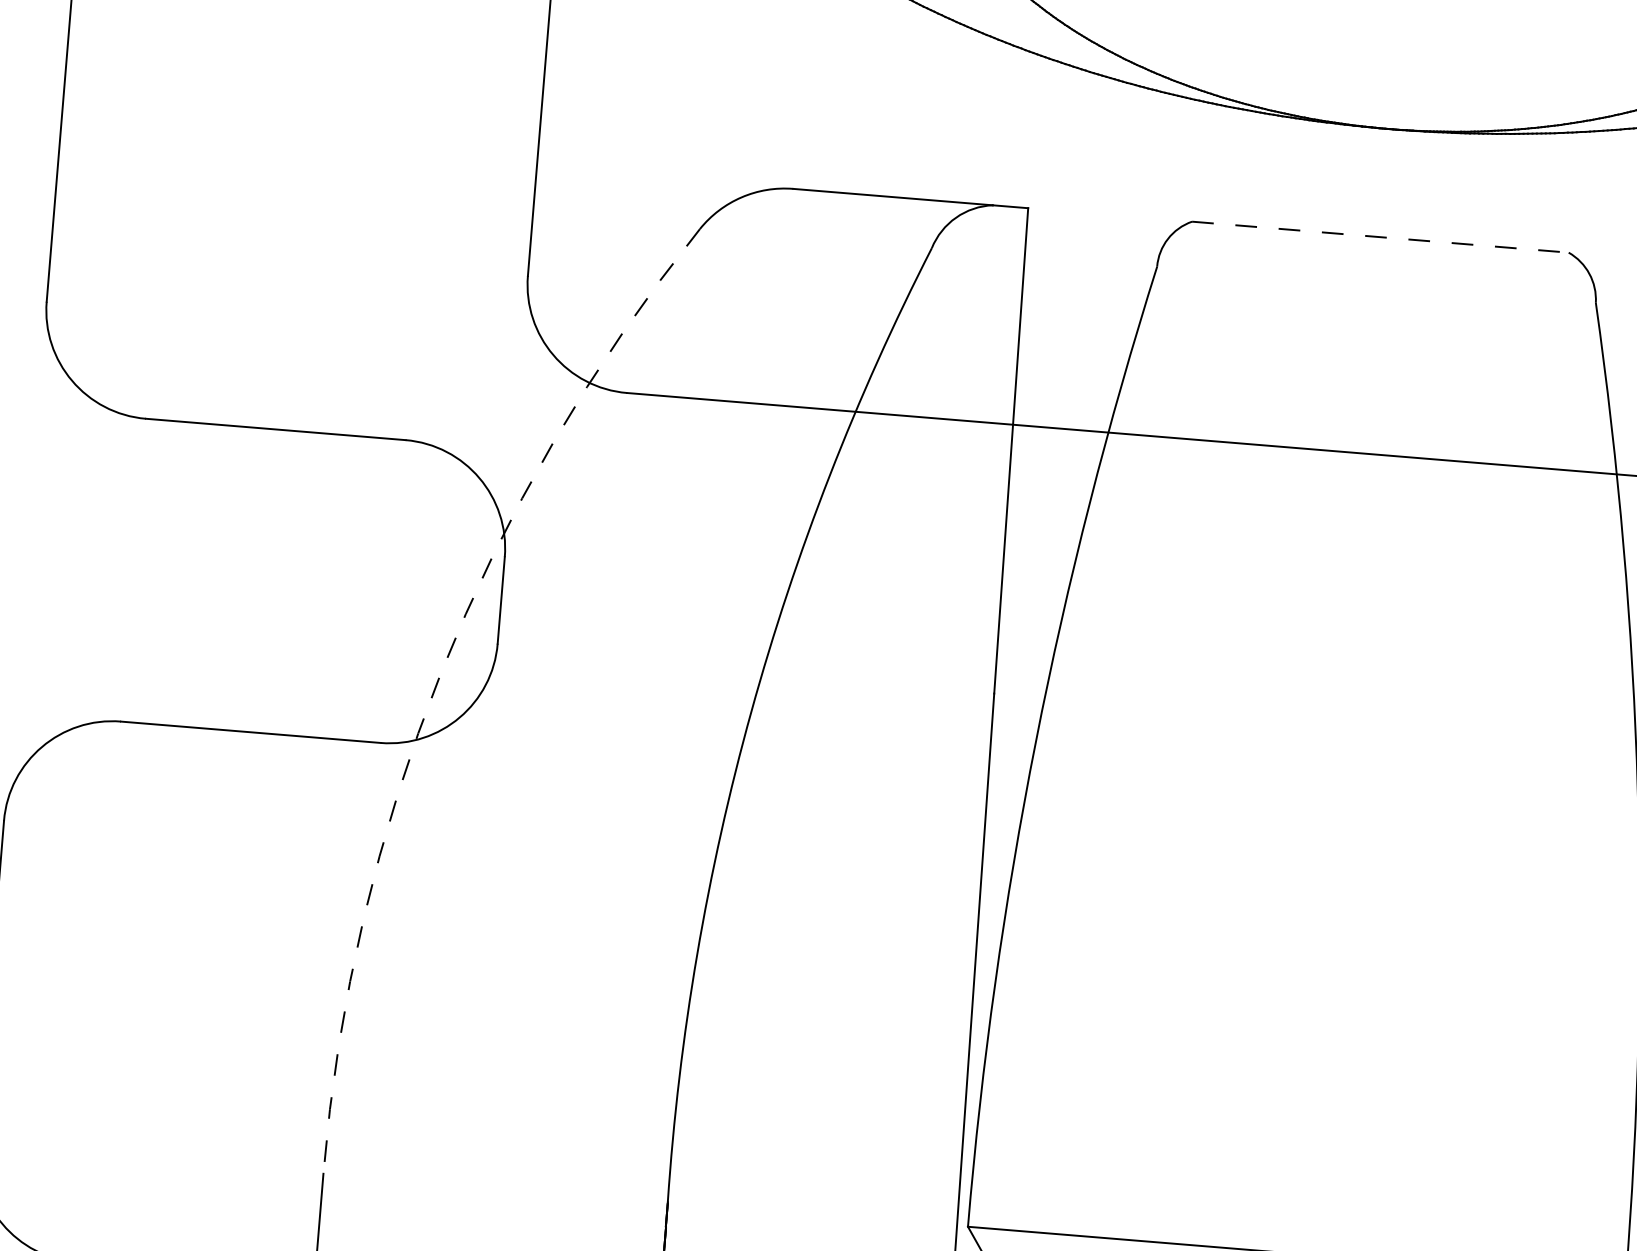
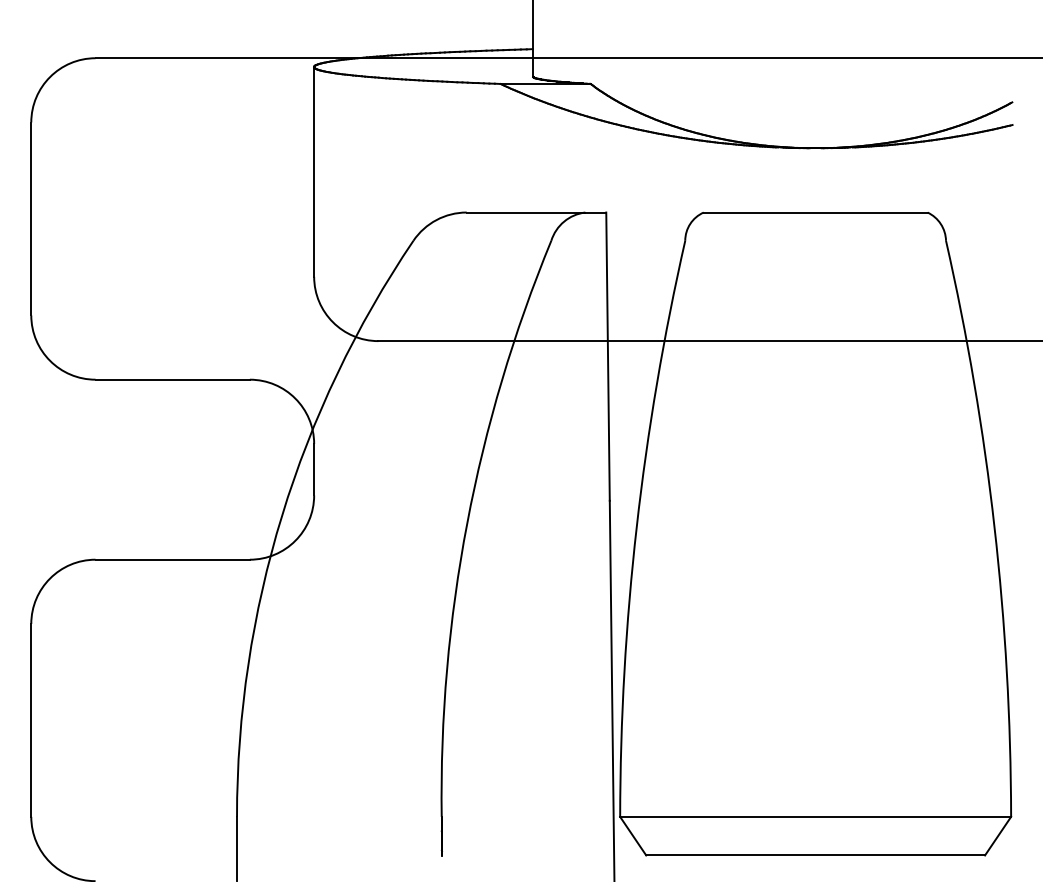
line: (1380, 237) -> (815, 212), dashed -> solid
arc: (441, 673) -> (282, 515), dashed -> solid

